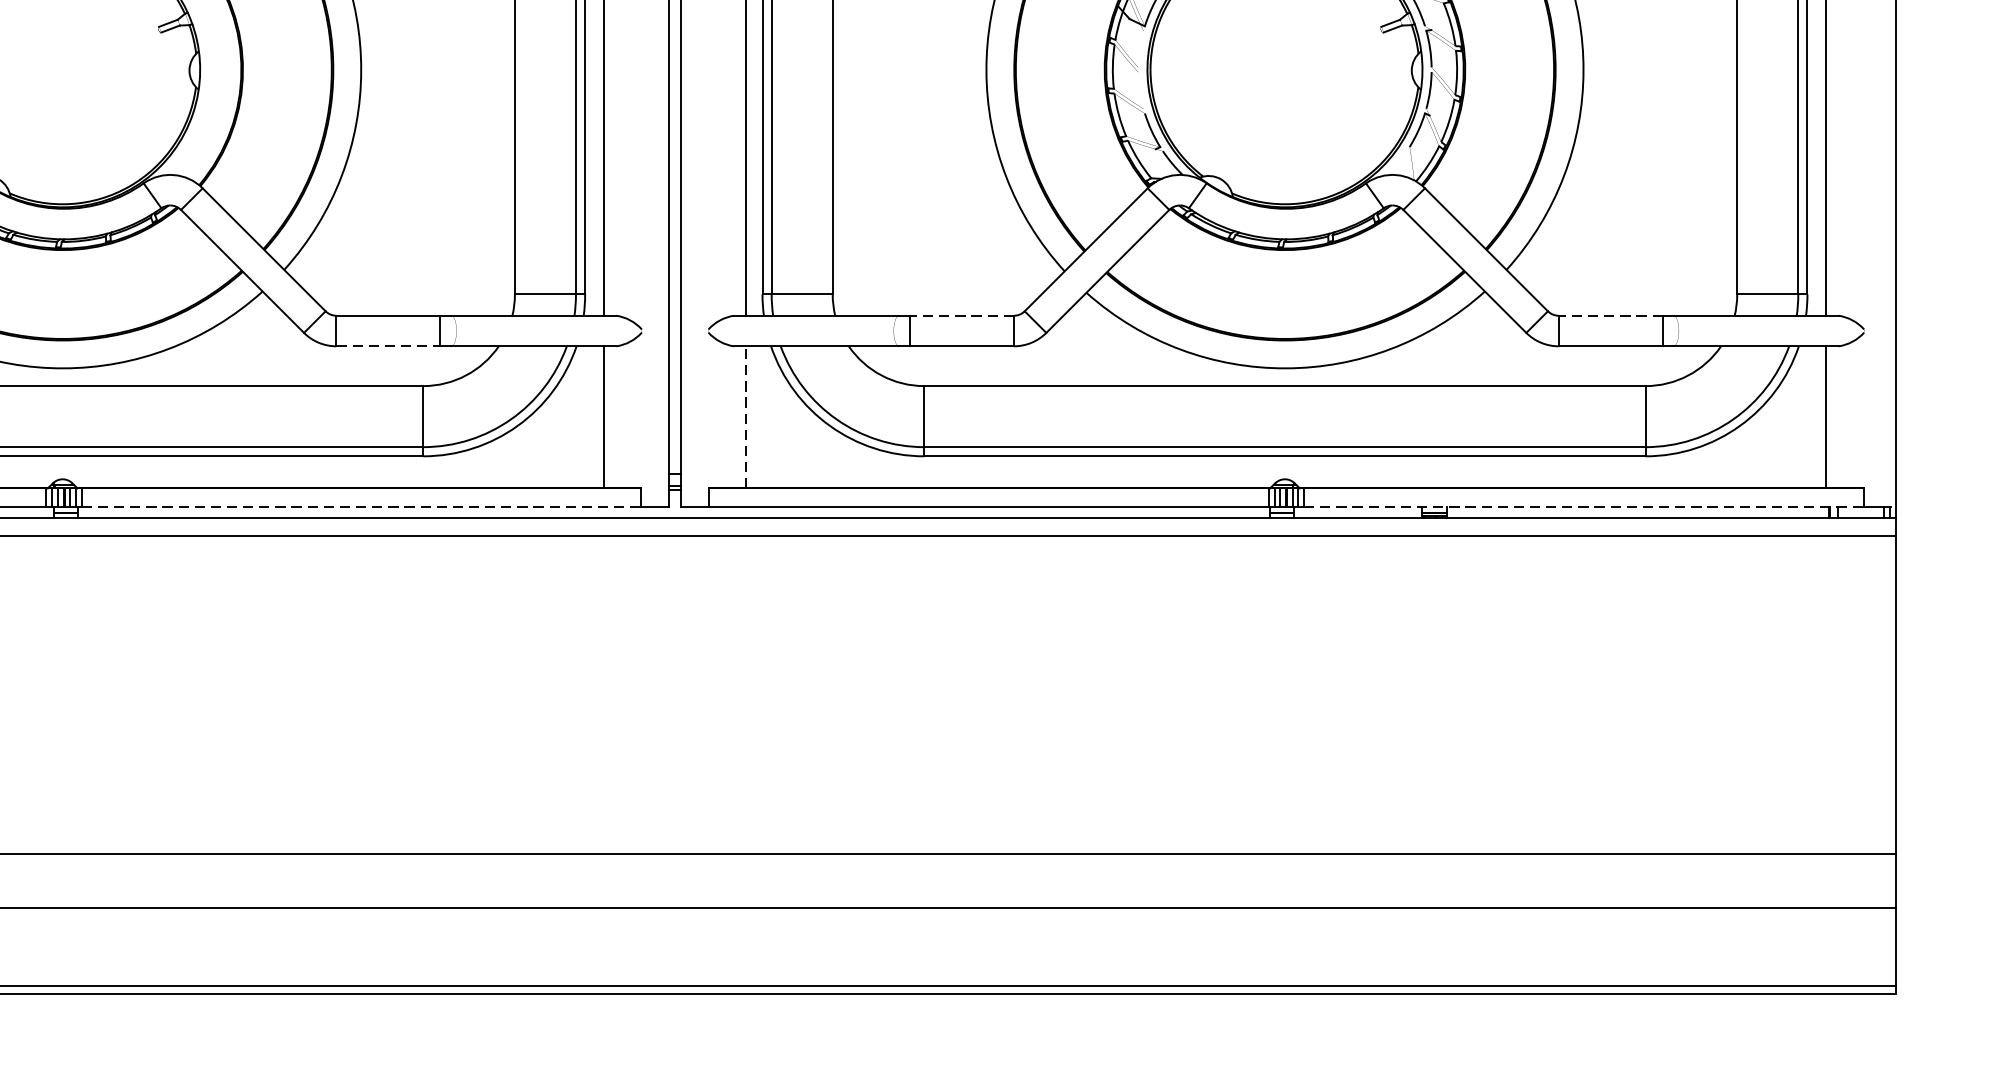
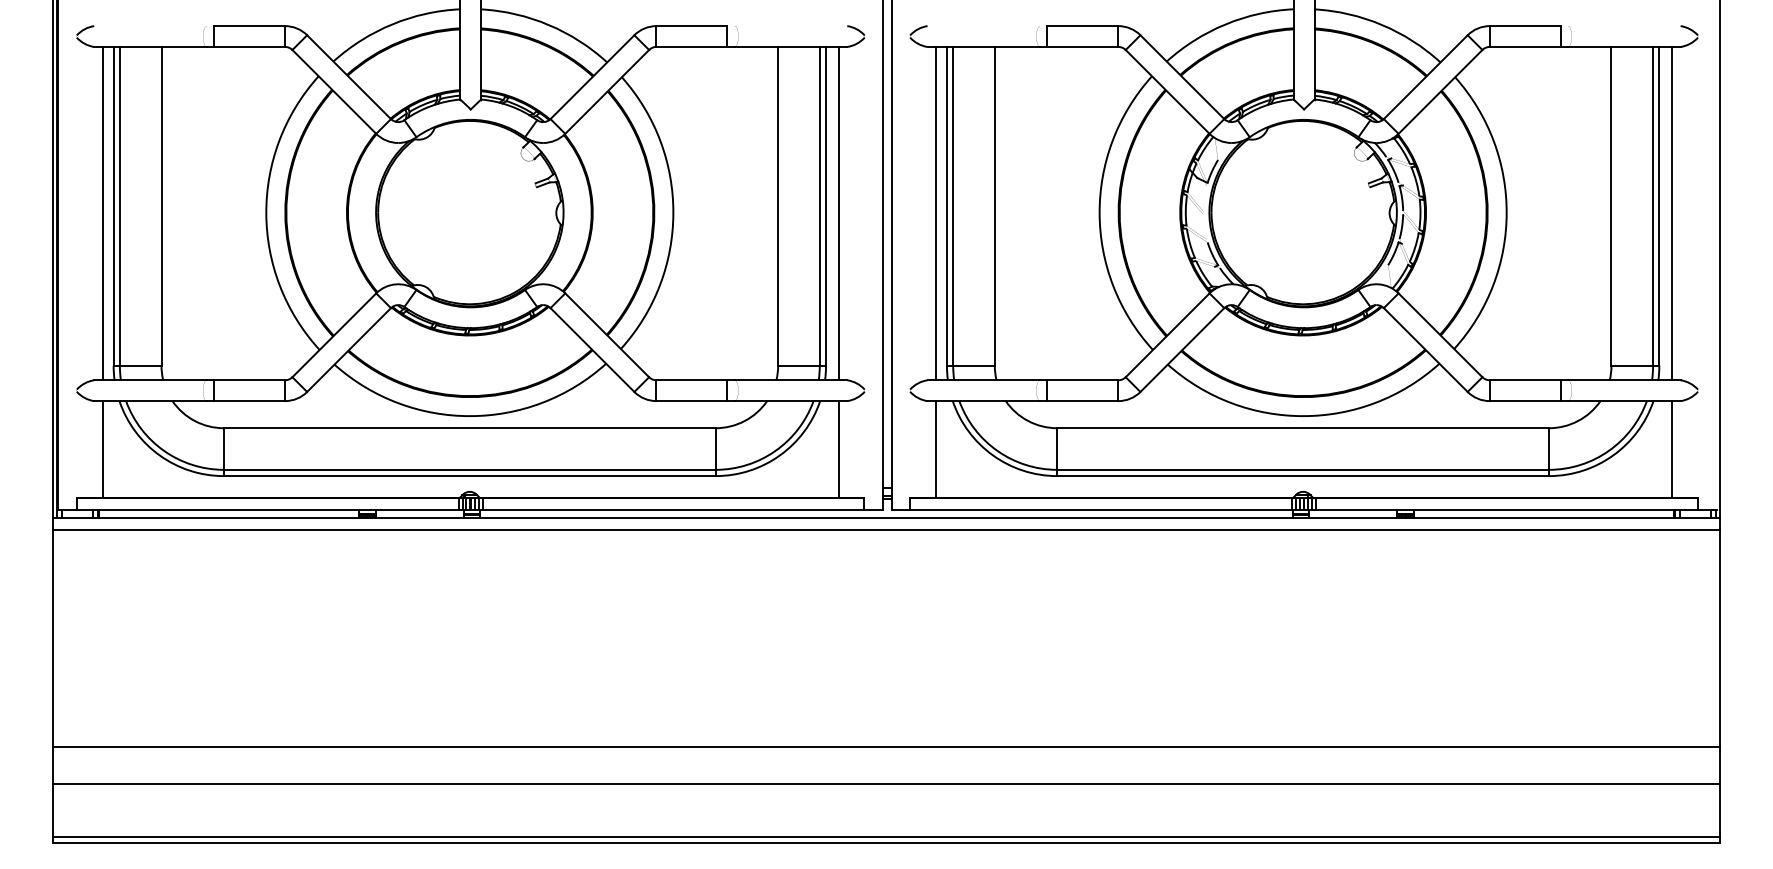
line: (961, 316) -> (1082, 380), dashed -> solid
line: (1609, 316) -> (1524, 380), dashed -> solid
line: (389, 346) -> (692, 401), dashed -> solid
line: (745, 417) -> (935, 449), dashed -> solid
line: (361, 506) -> (673, 510), dashed -> solid
line: (1583, 506) -> (1506, 510), dashed -> solid

